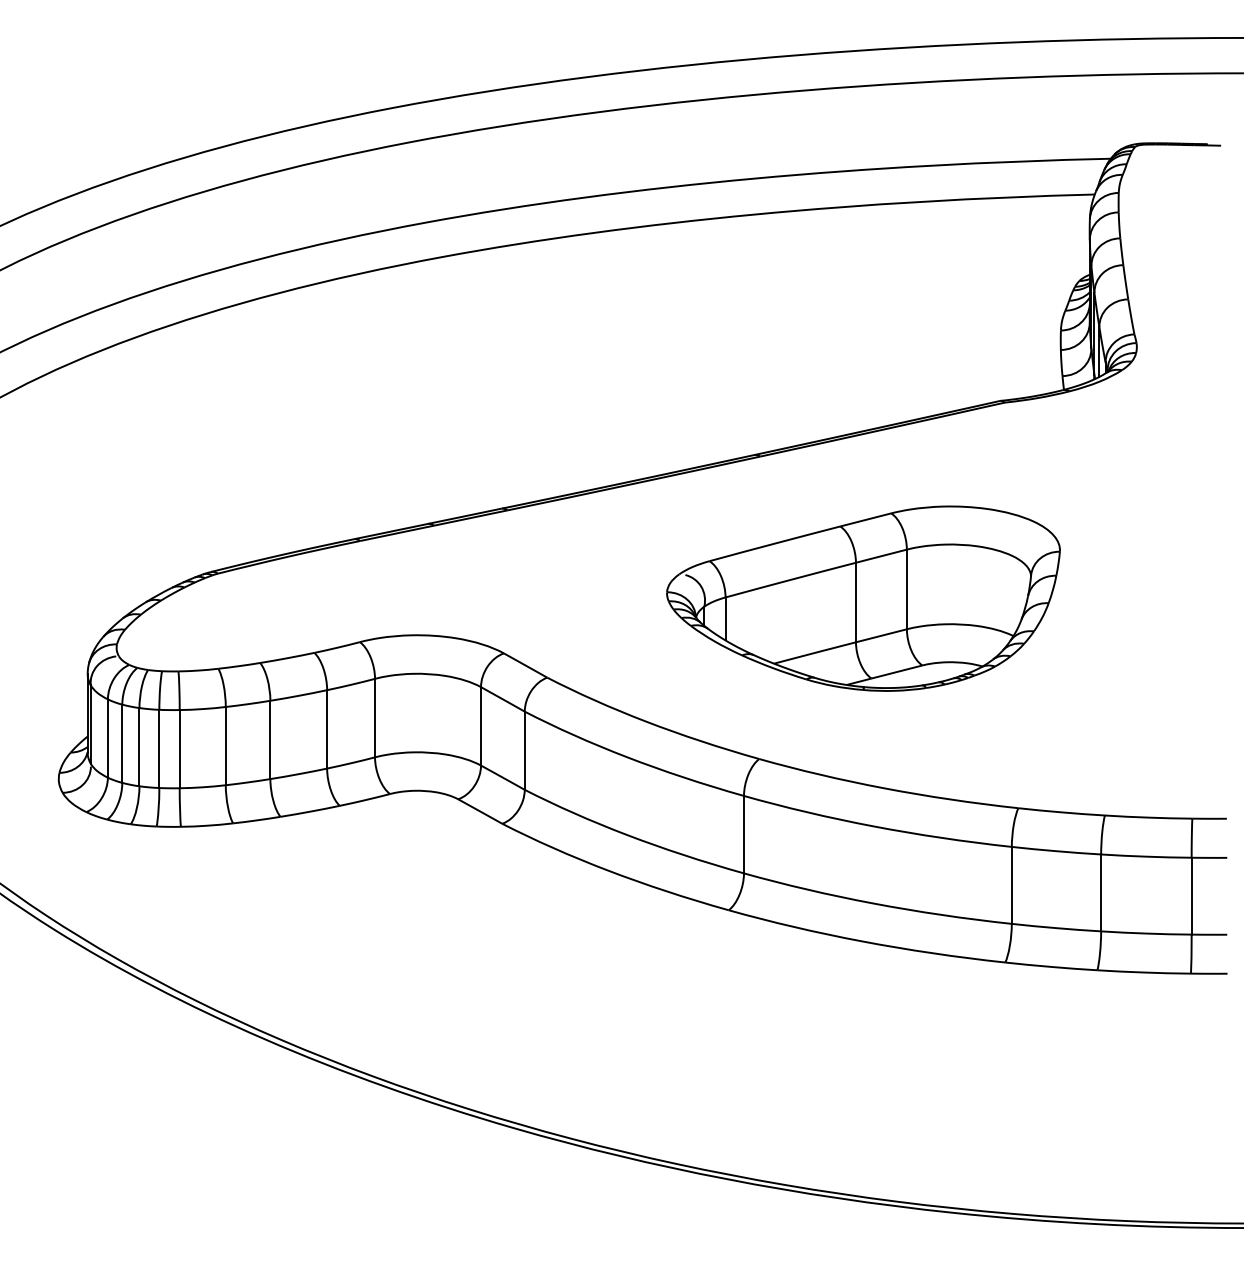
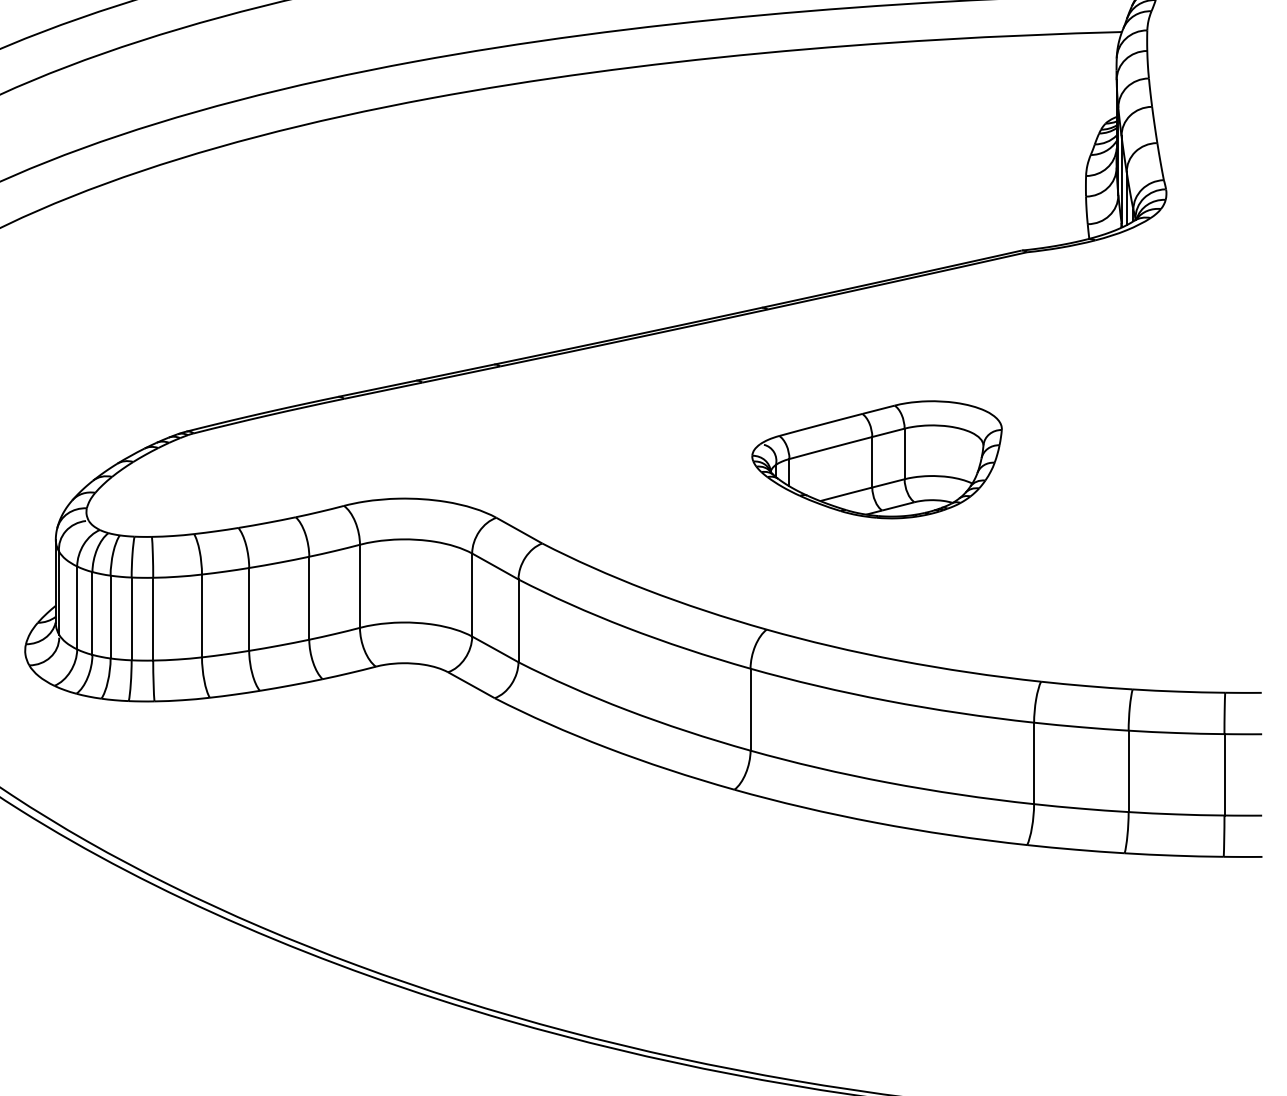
part: (863, 598) -> (877, 459), size x0.6

